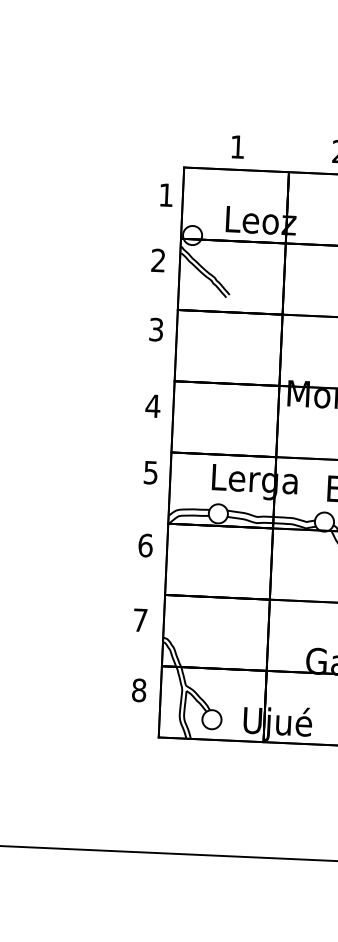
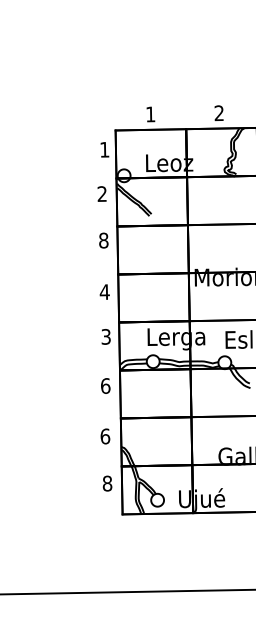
text: (155, 329) -> (103, 240), 3 -> 8
text: (149, 472) -> (105, 336), 5 -> 3
text: (140, 620) -> (105, 436), 7 -> 6

